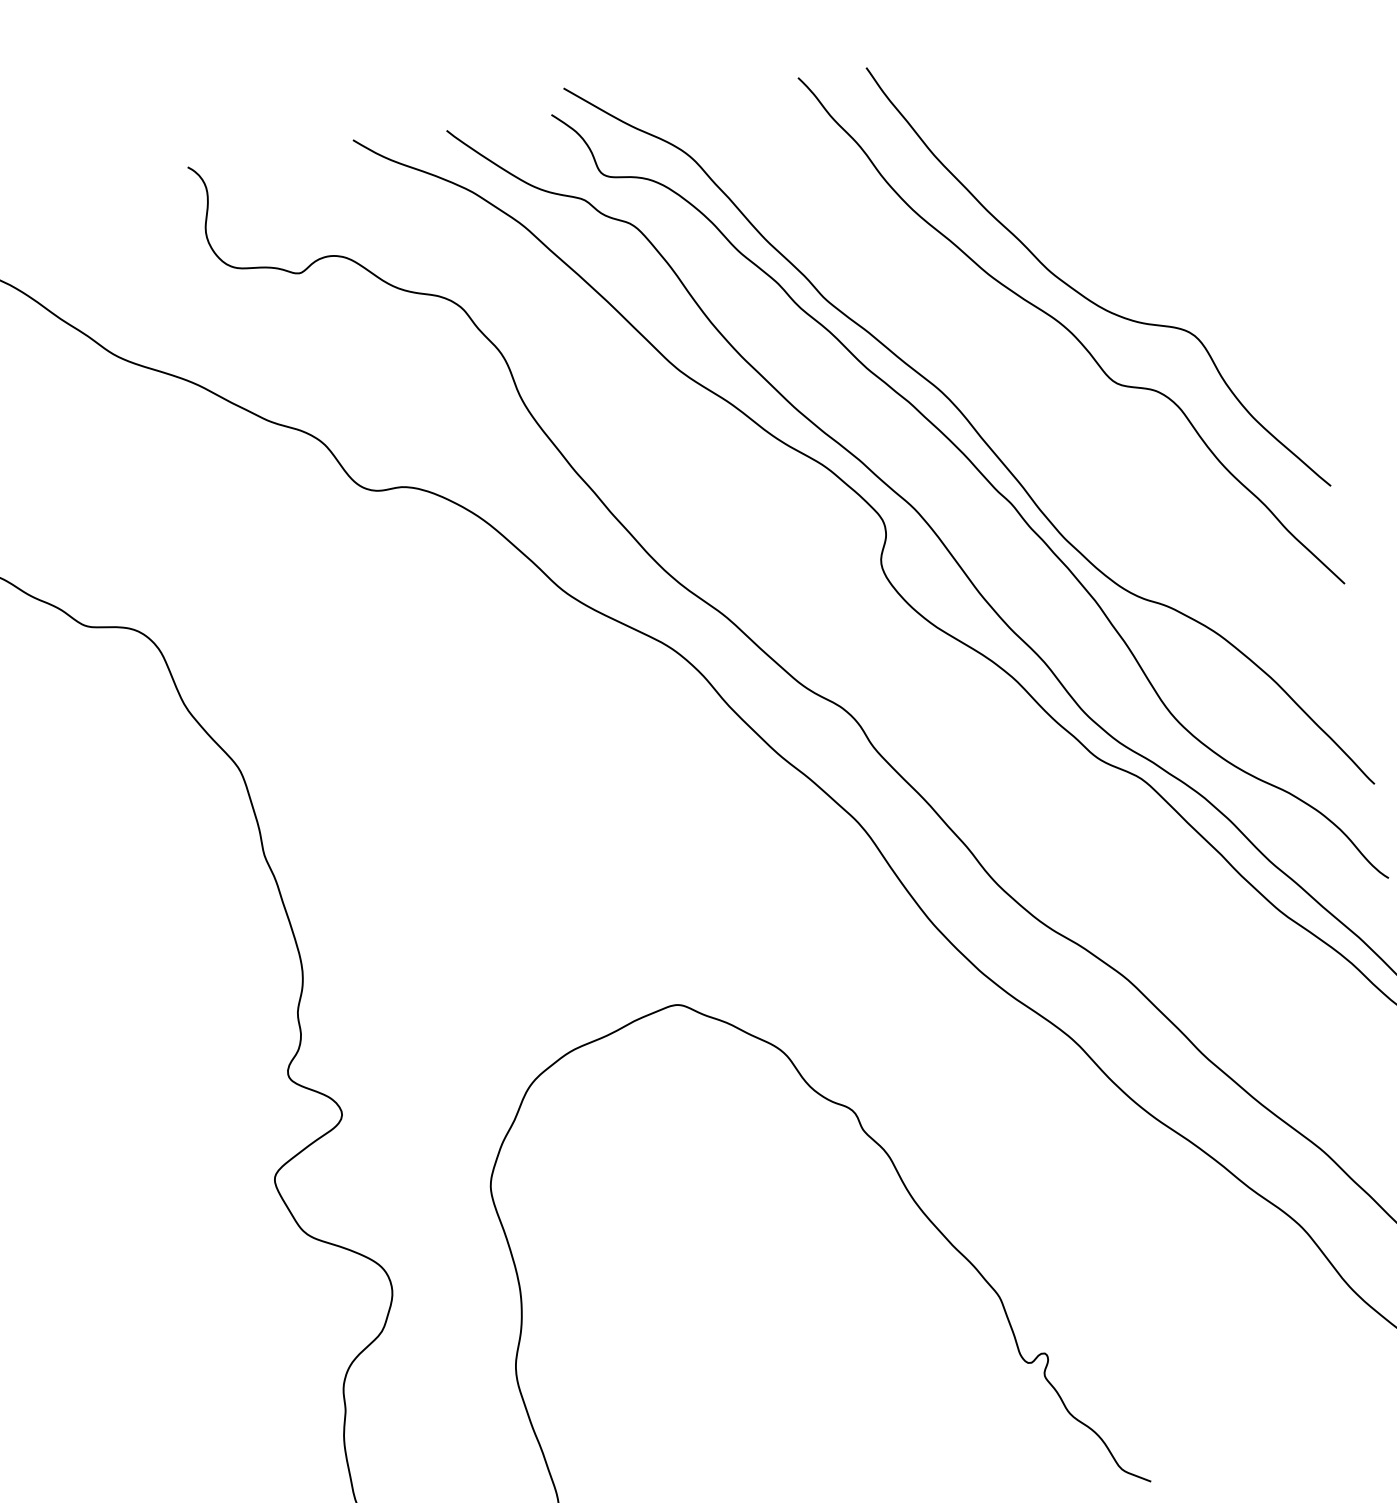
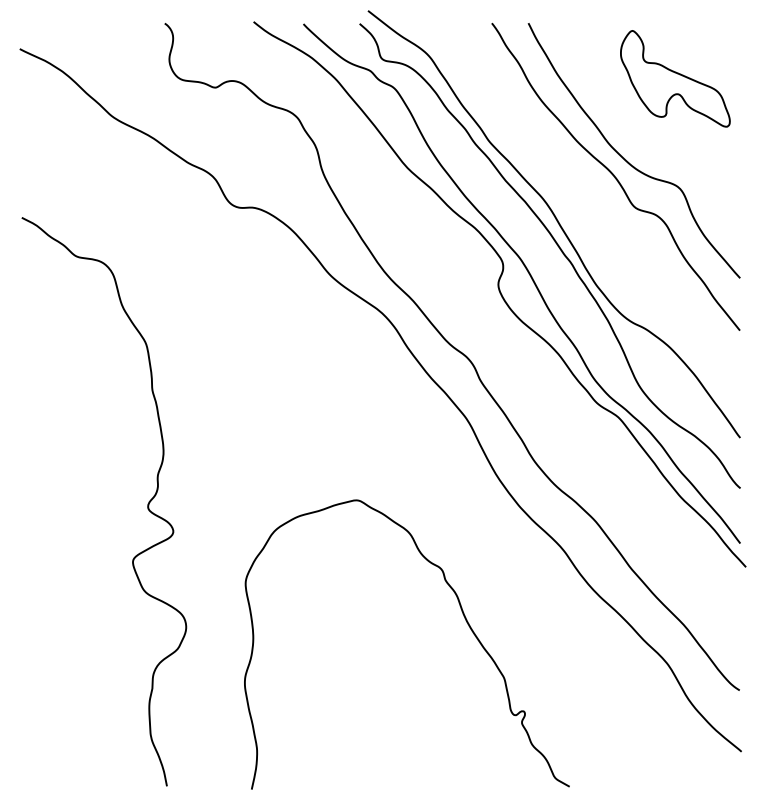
part: (1155, 130) -> (675, 78), added

